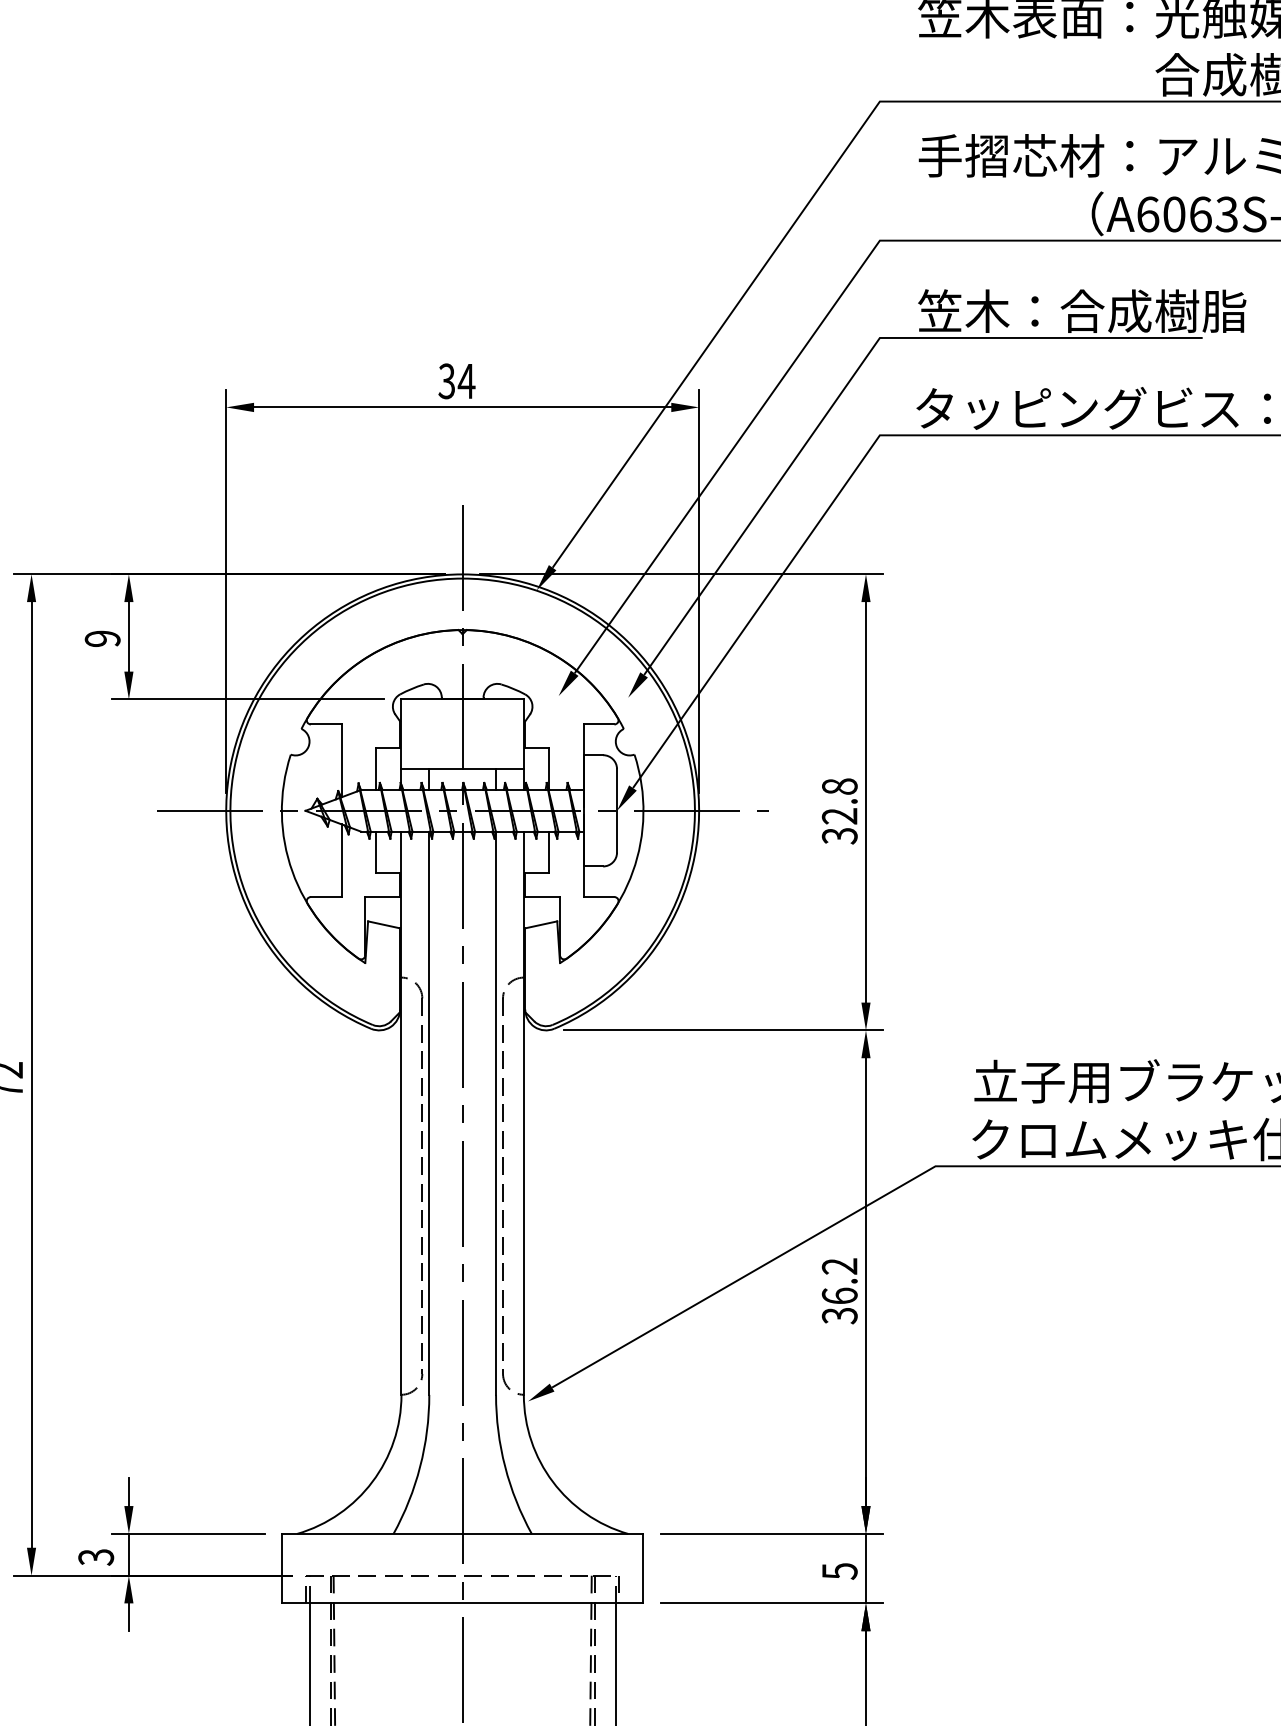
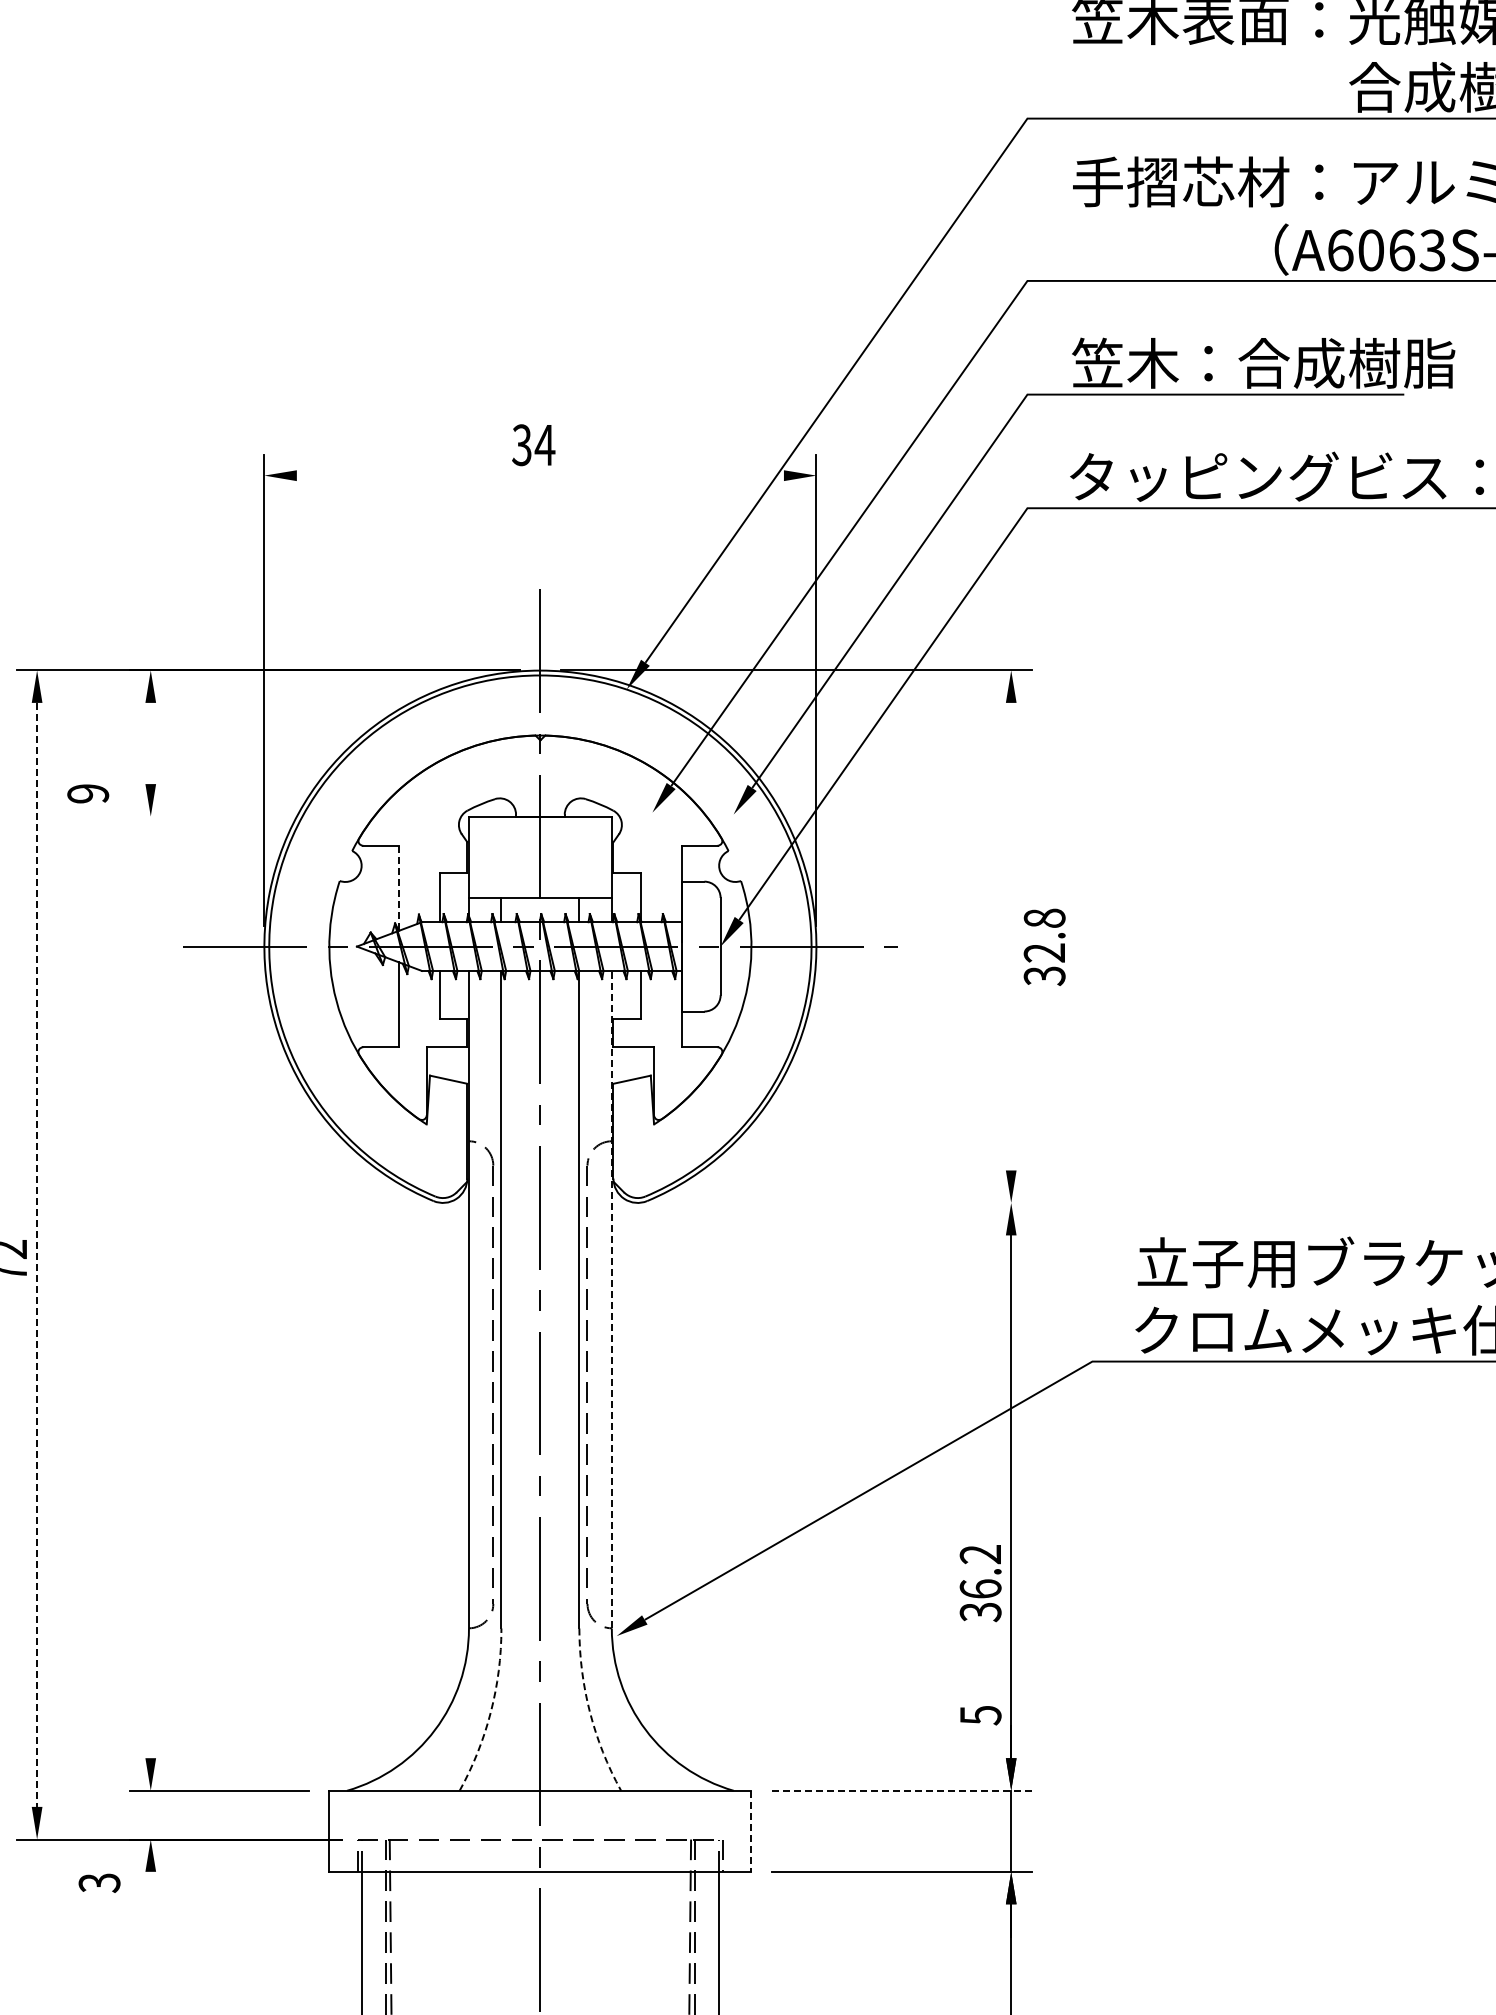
line: (461, 407) -> (539, 475), removed
line: (128, 636) -> (150, 743), removed
text: (102, 638) -> (88, 793), moved
line: (247, 699) -> (289, 816), removed
line: (341, 761) -> (399, 888), solid -> dashed
line: (866, 802) -> (1011, 936), removed
text: (839, 810) -> (1044, 946), moved
line: (723, 1030) -> (844, 1202), removed
line: (31, 1074) -> (37, 1254), solid -> dashed
line: (523, 1113) -> (611, 1299), solid -> dashed
text: (839, 1291) -> (980, 1583), moved
arc: (419, 1466) -> (490, 1712), solid -> dashed
arc: (504, 1466) -> (589, 1712), solid -> dashed
line: (128, 1491) -> (150, 1741), removed
line: (771, 1533) -> (901, 1790), solid -> dashed
line: (128, 1554) -> (150, 1814), removed
text: (96, 1556) -> (99, 1882), moved
line: (643, 1568) -> (751, 1831), solid -> dashed
text: (839, 1571) -> (980, 1715), moved
line: (128, 1616) -> (150, 1887), removed

